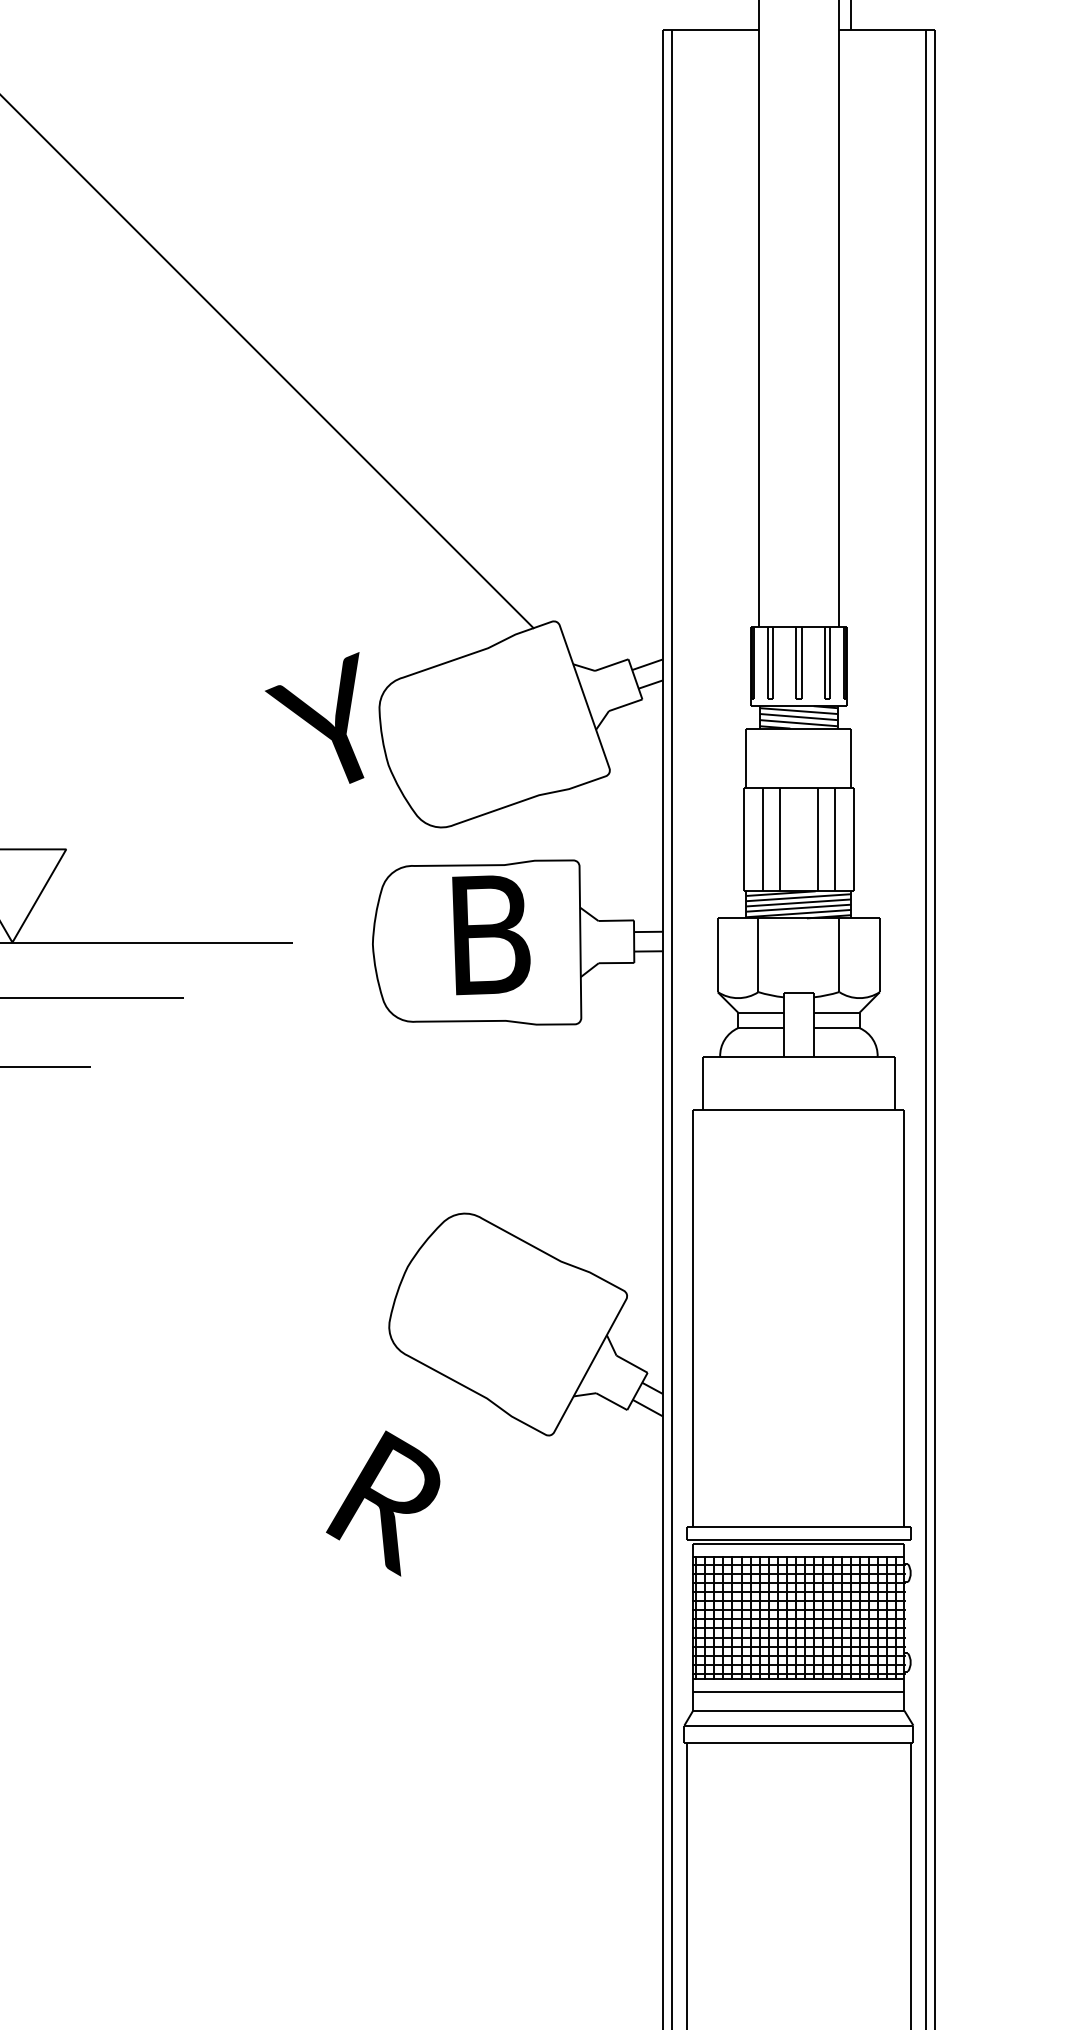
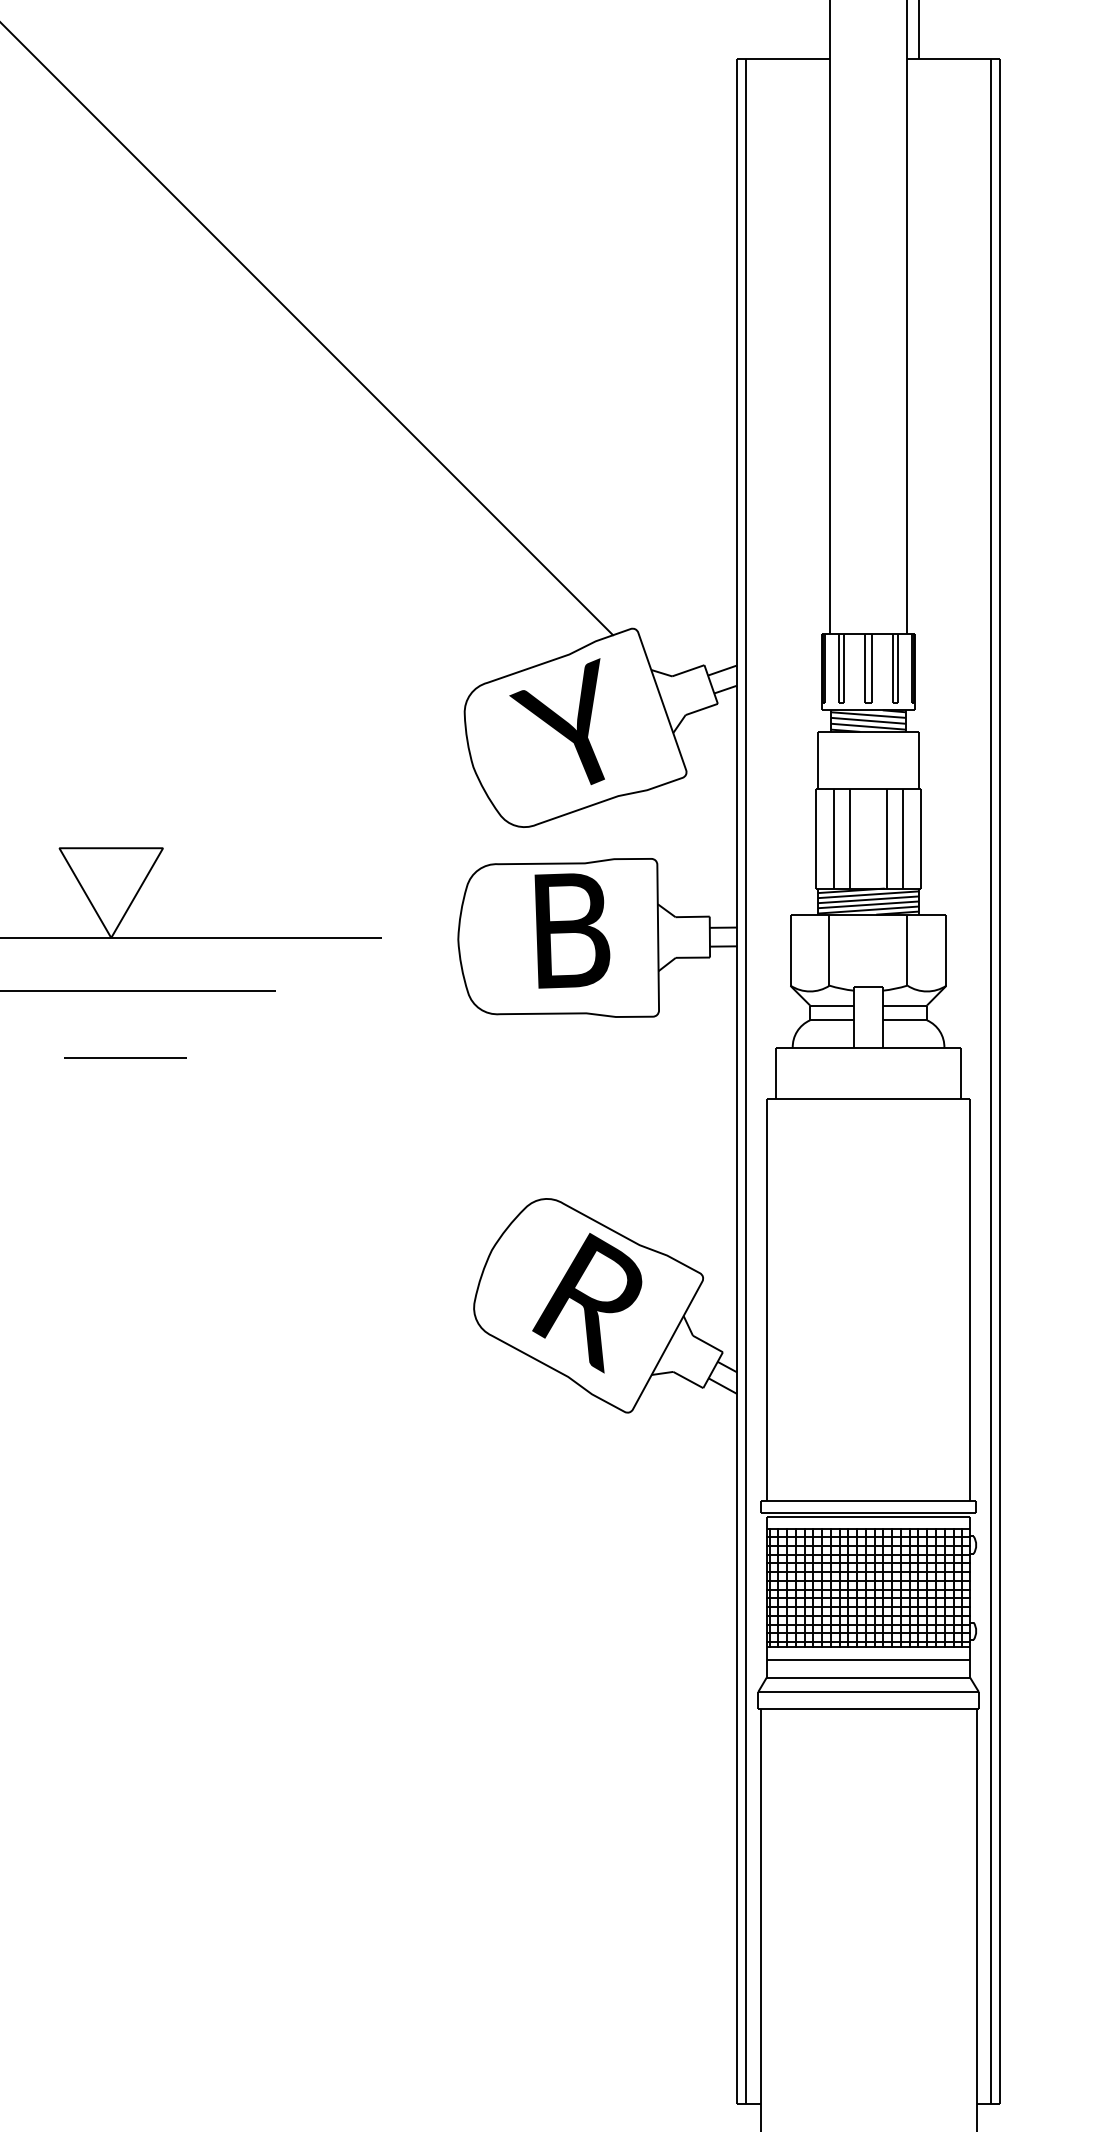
text: (313, 717) -> (556, 721), moved
text: (383, 1503) -> (587, 1303), moved

